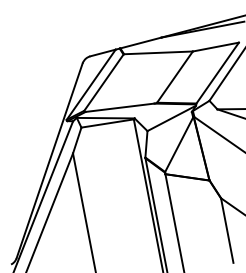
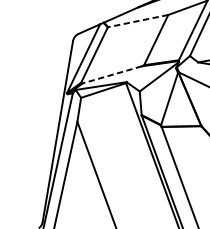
line: (158, 52) -> (138, 20), solid -> dashed
line: (120, 107) -> (112, 74), solid -> dashed

